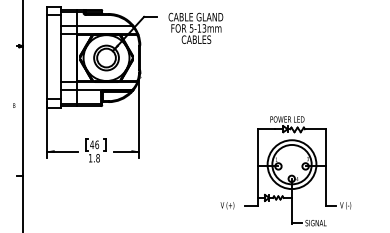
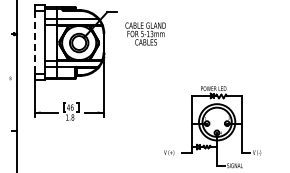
text: (195, 27) -> (145, 33), moved
line: (46, 57) -> (34, 42), solid -> dashed

